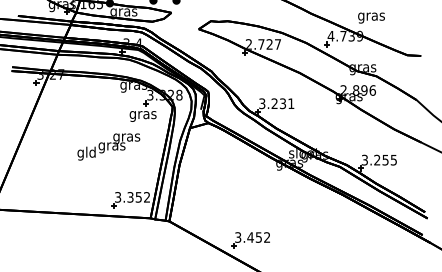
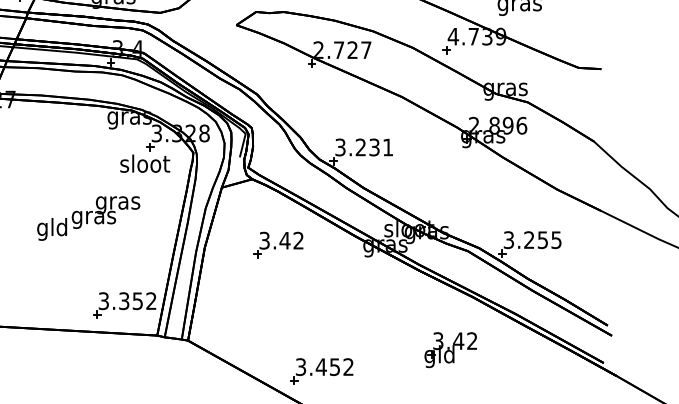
text: (143, 114) -> (145, 165), gras -> sloot
part: (224, 163) -> (278, 245), added
part: (329, 227) -> (450, 350), added

